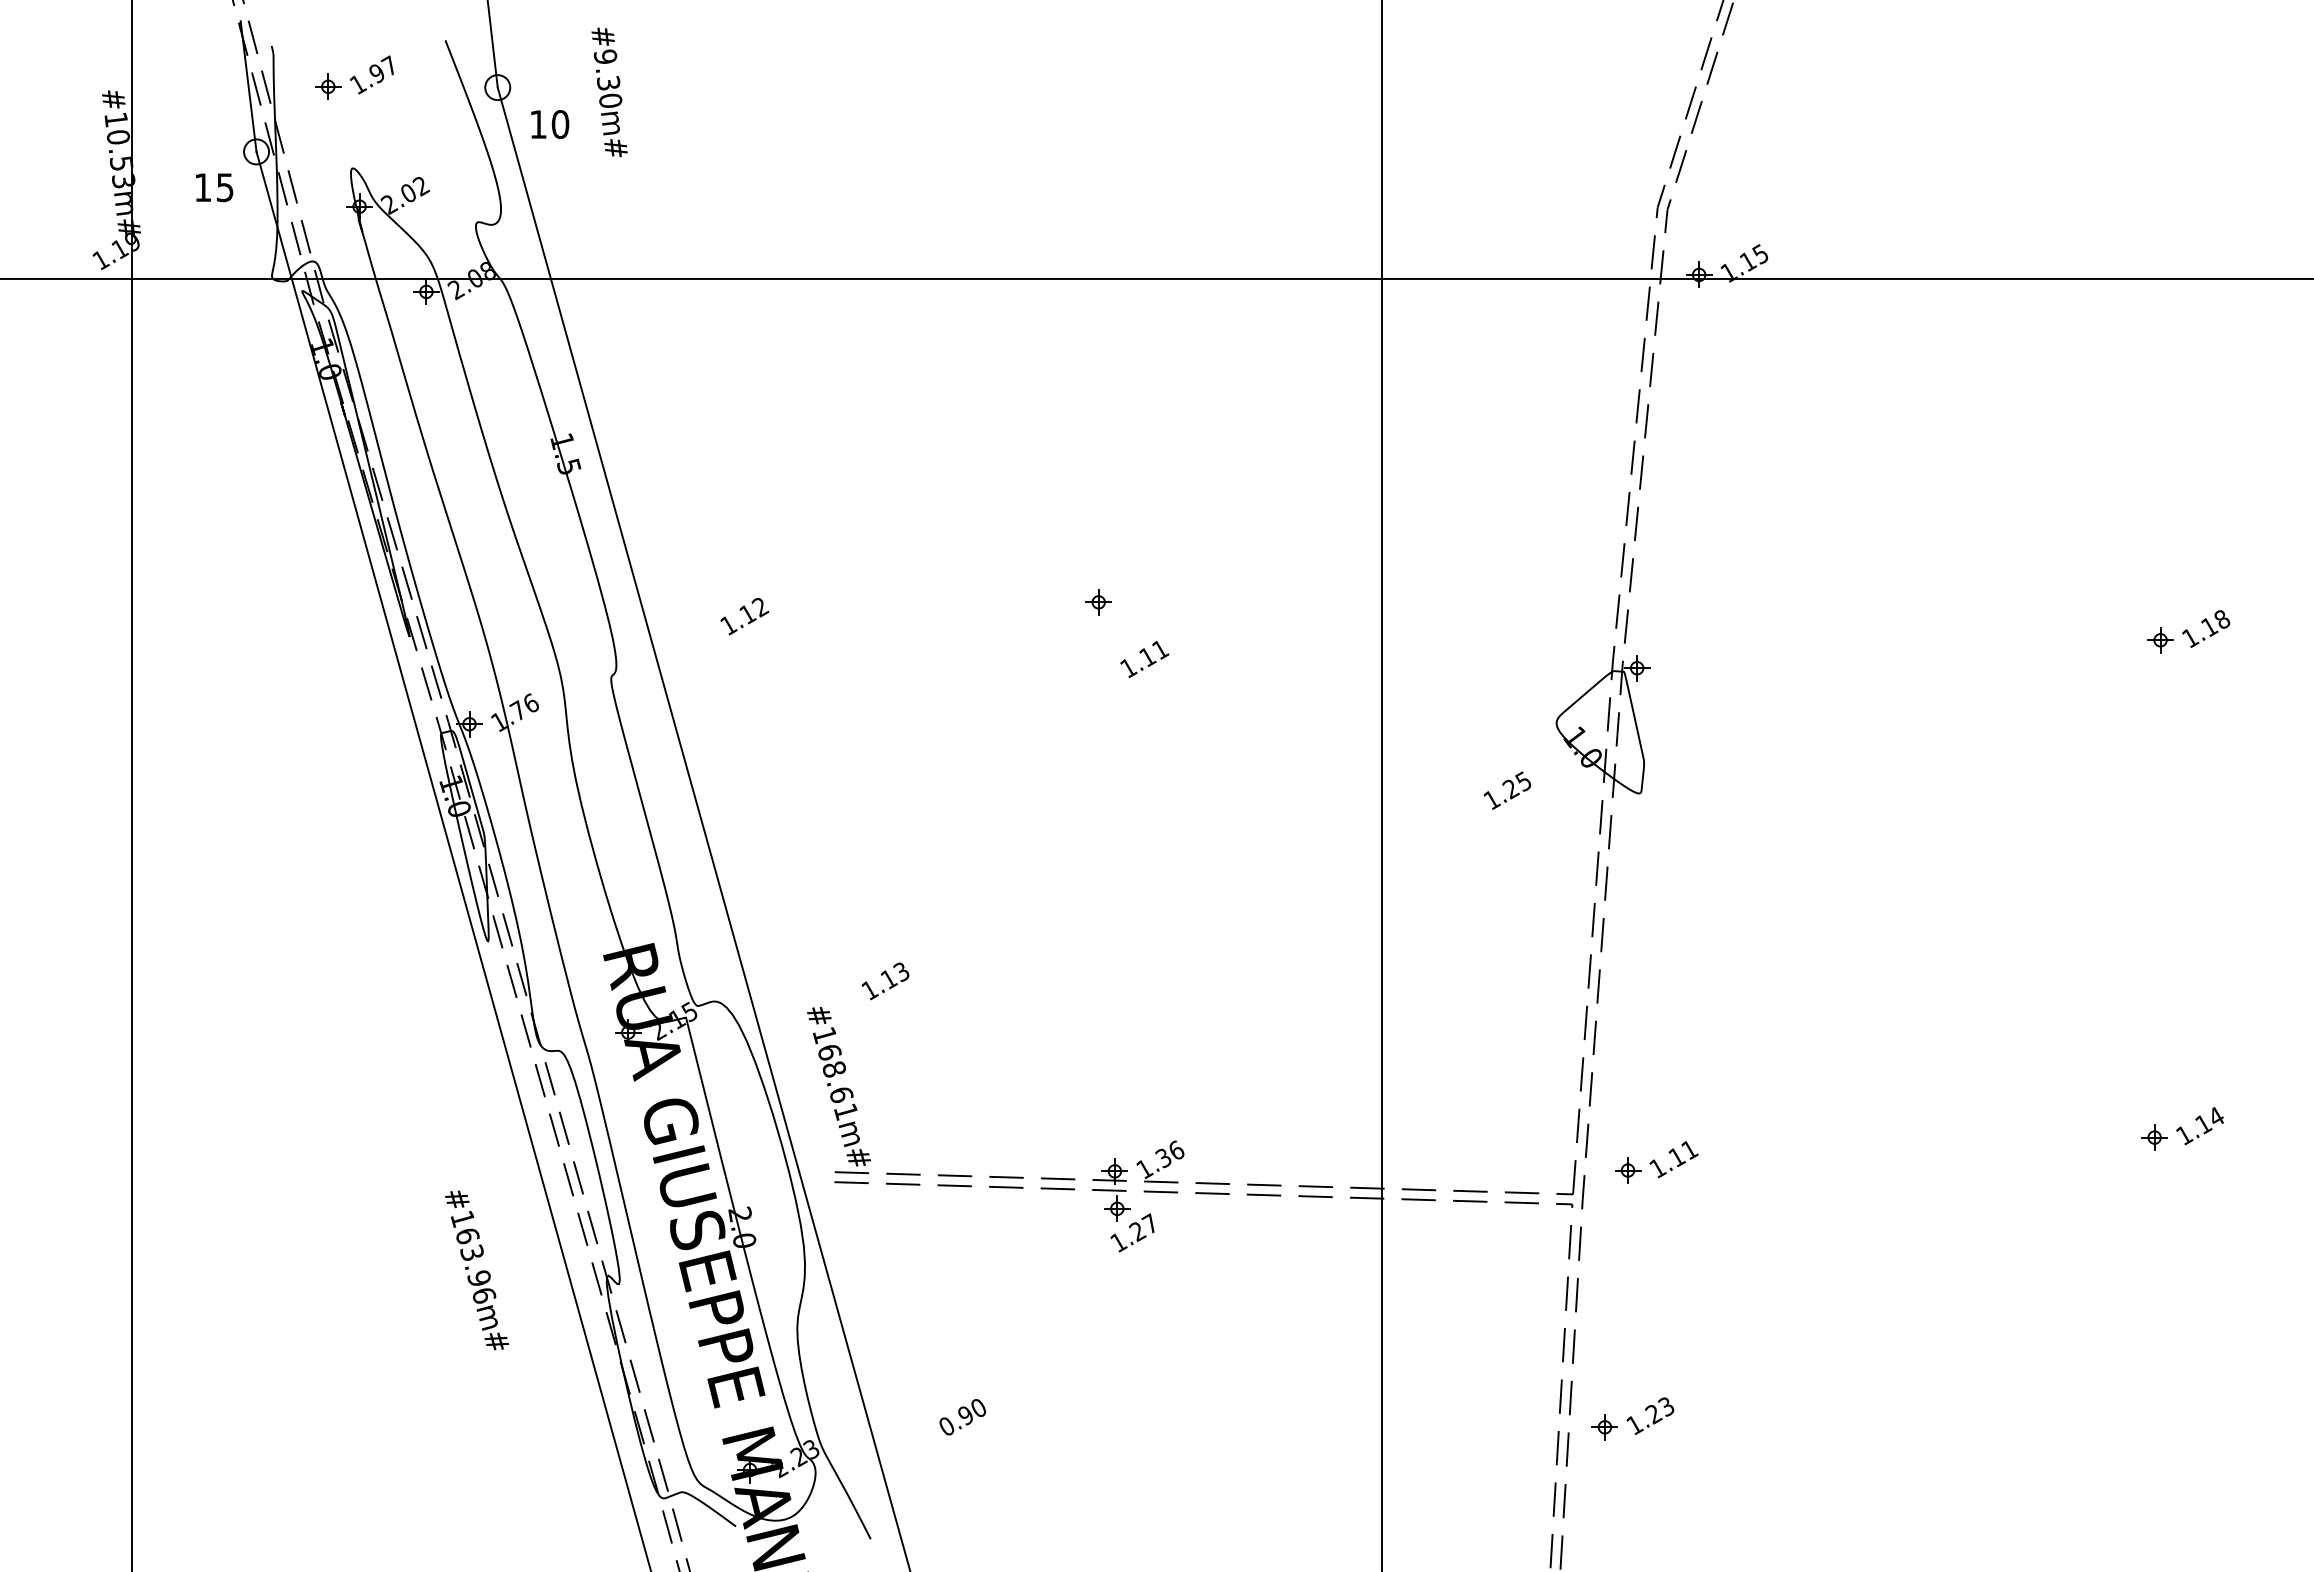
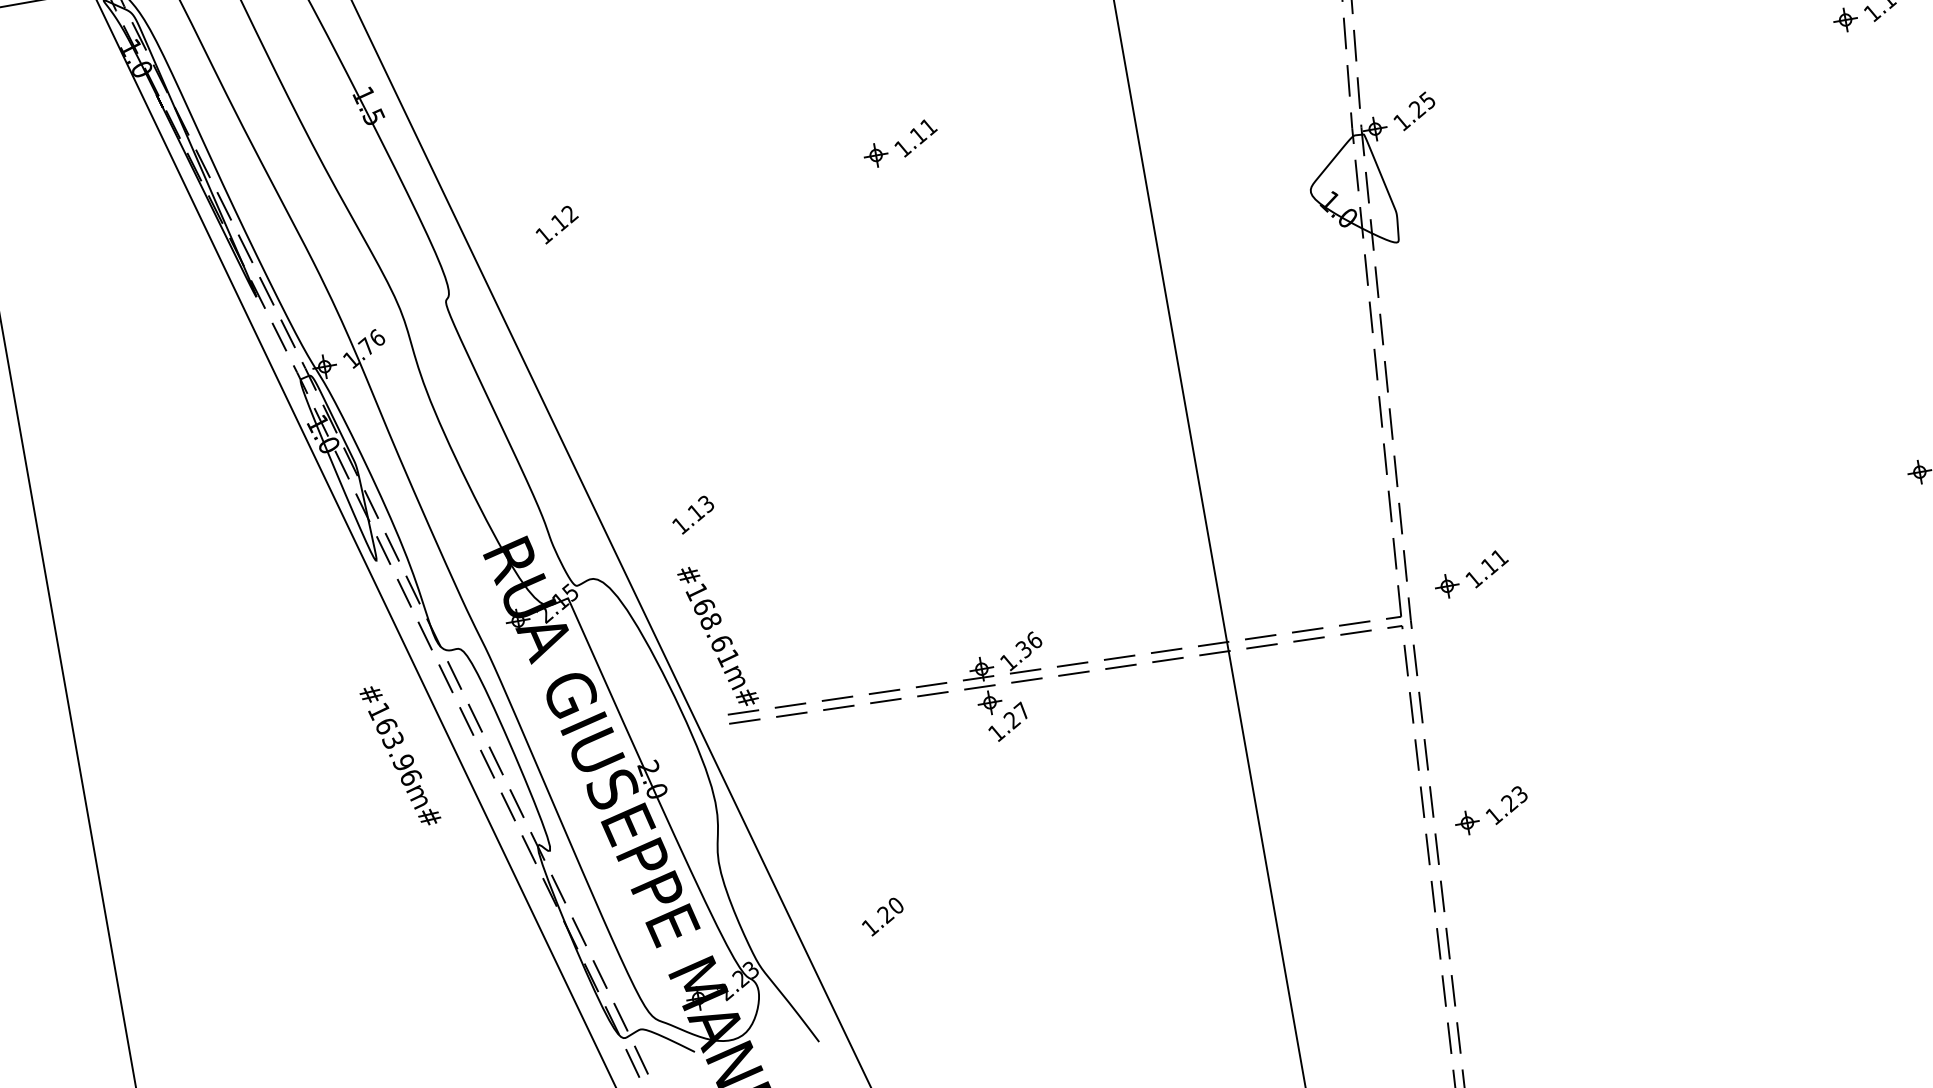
text: (1144, 659) -> (915, 138), moved
text: (1507, 790) -> (1414, 111), moved
text: (885, 981) -> (693, 515), moved
text: (477, 1270) -> (400, 755), moved
text: (956, 1422) -> (878, 922), 0.90 -> 1.20

